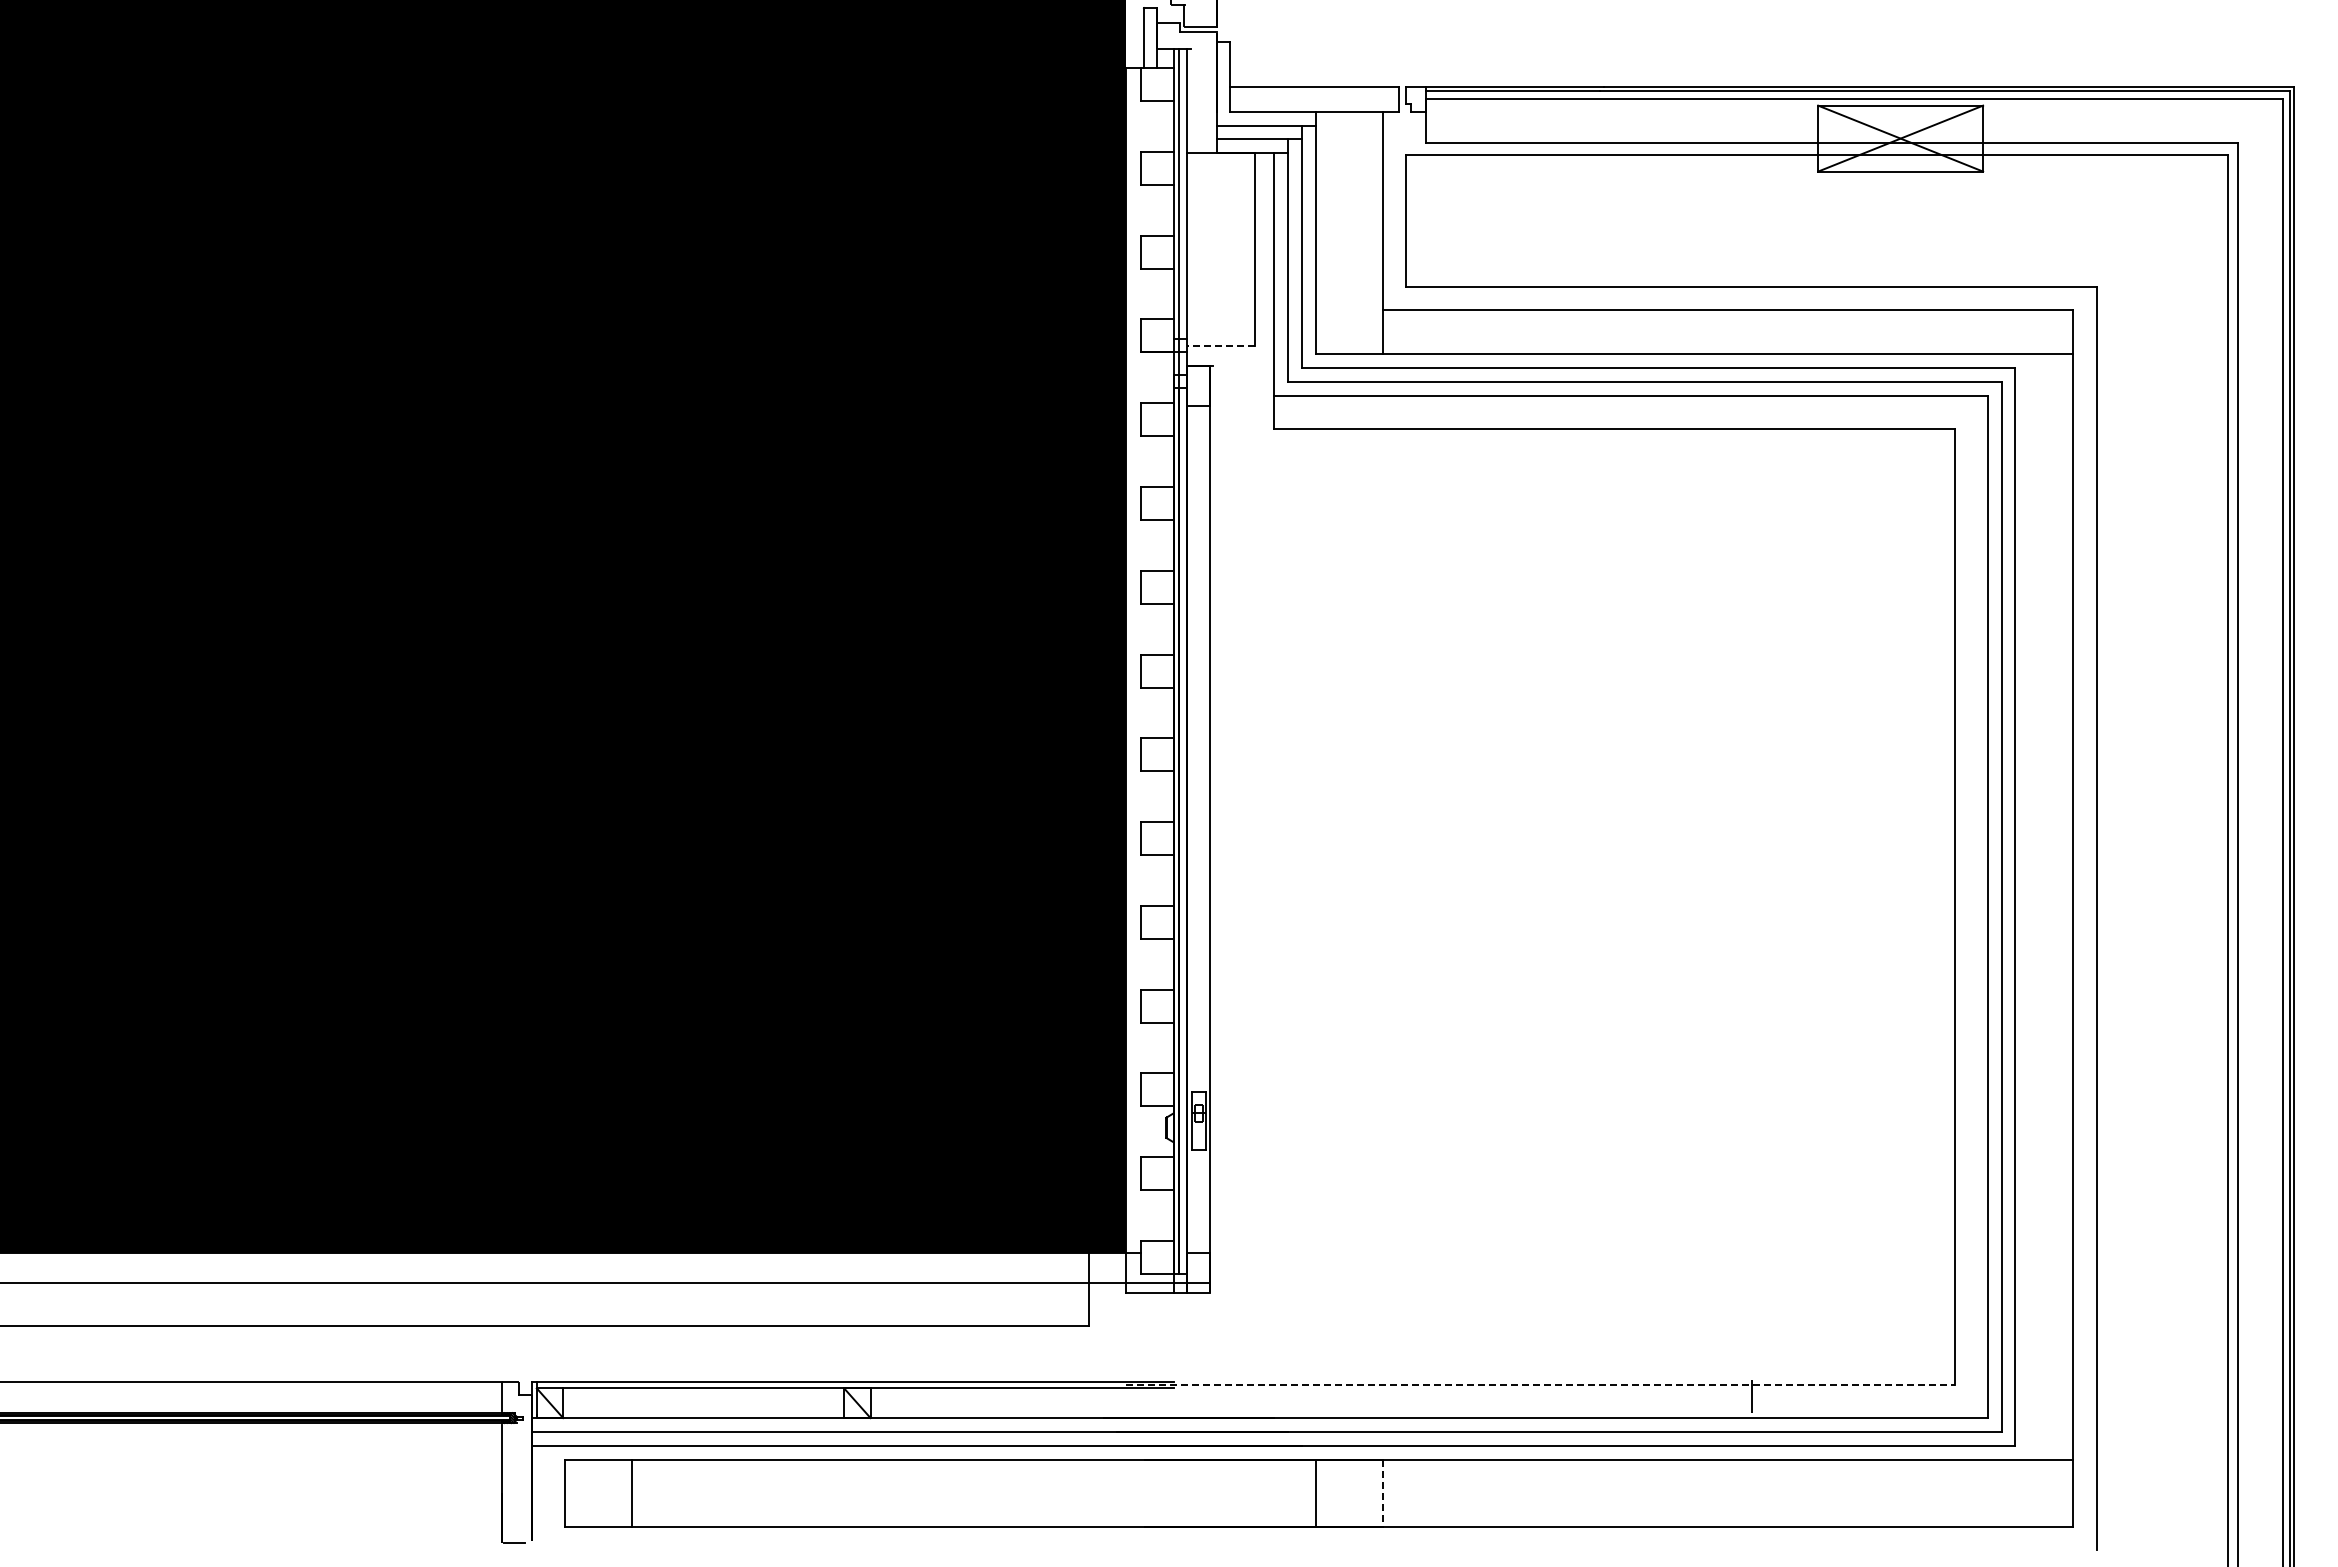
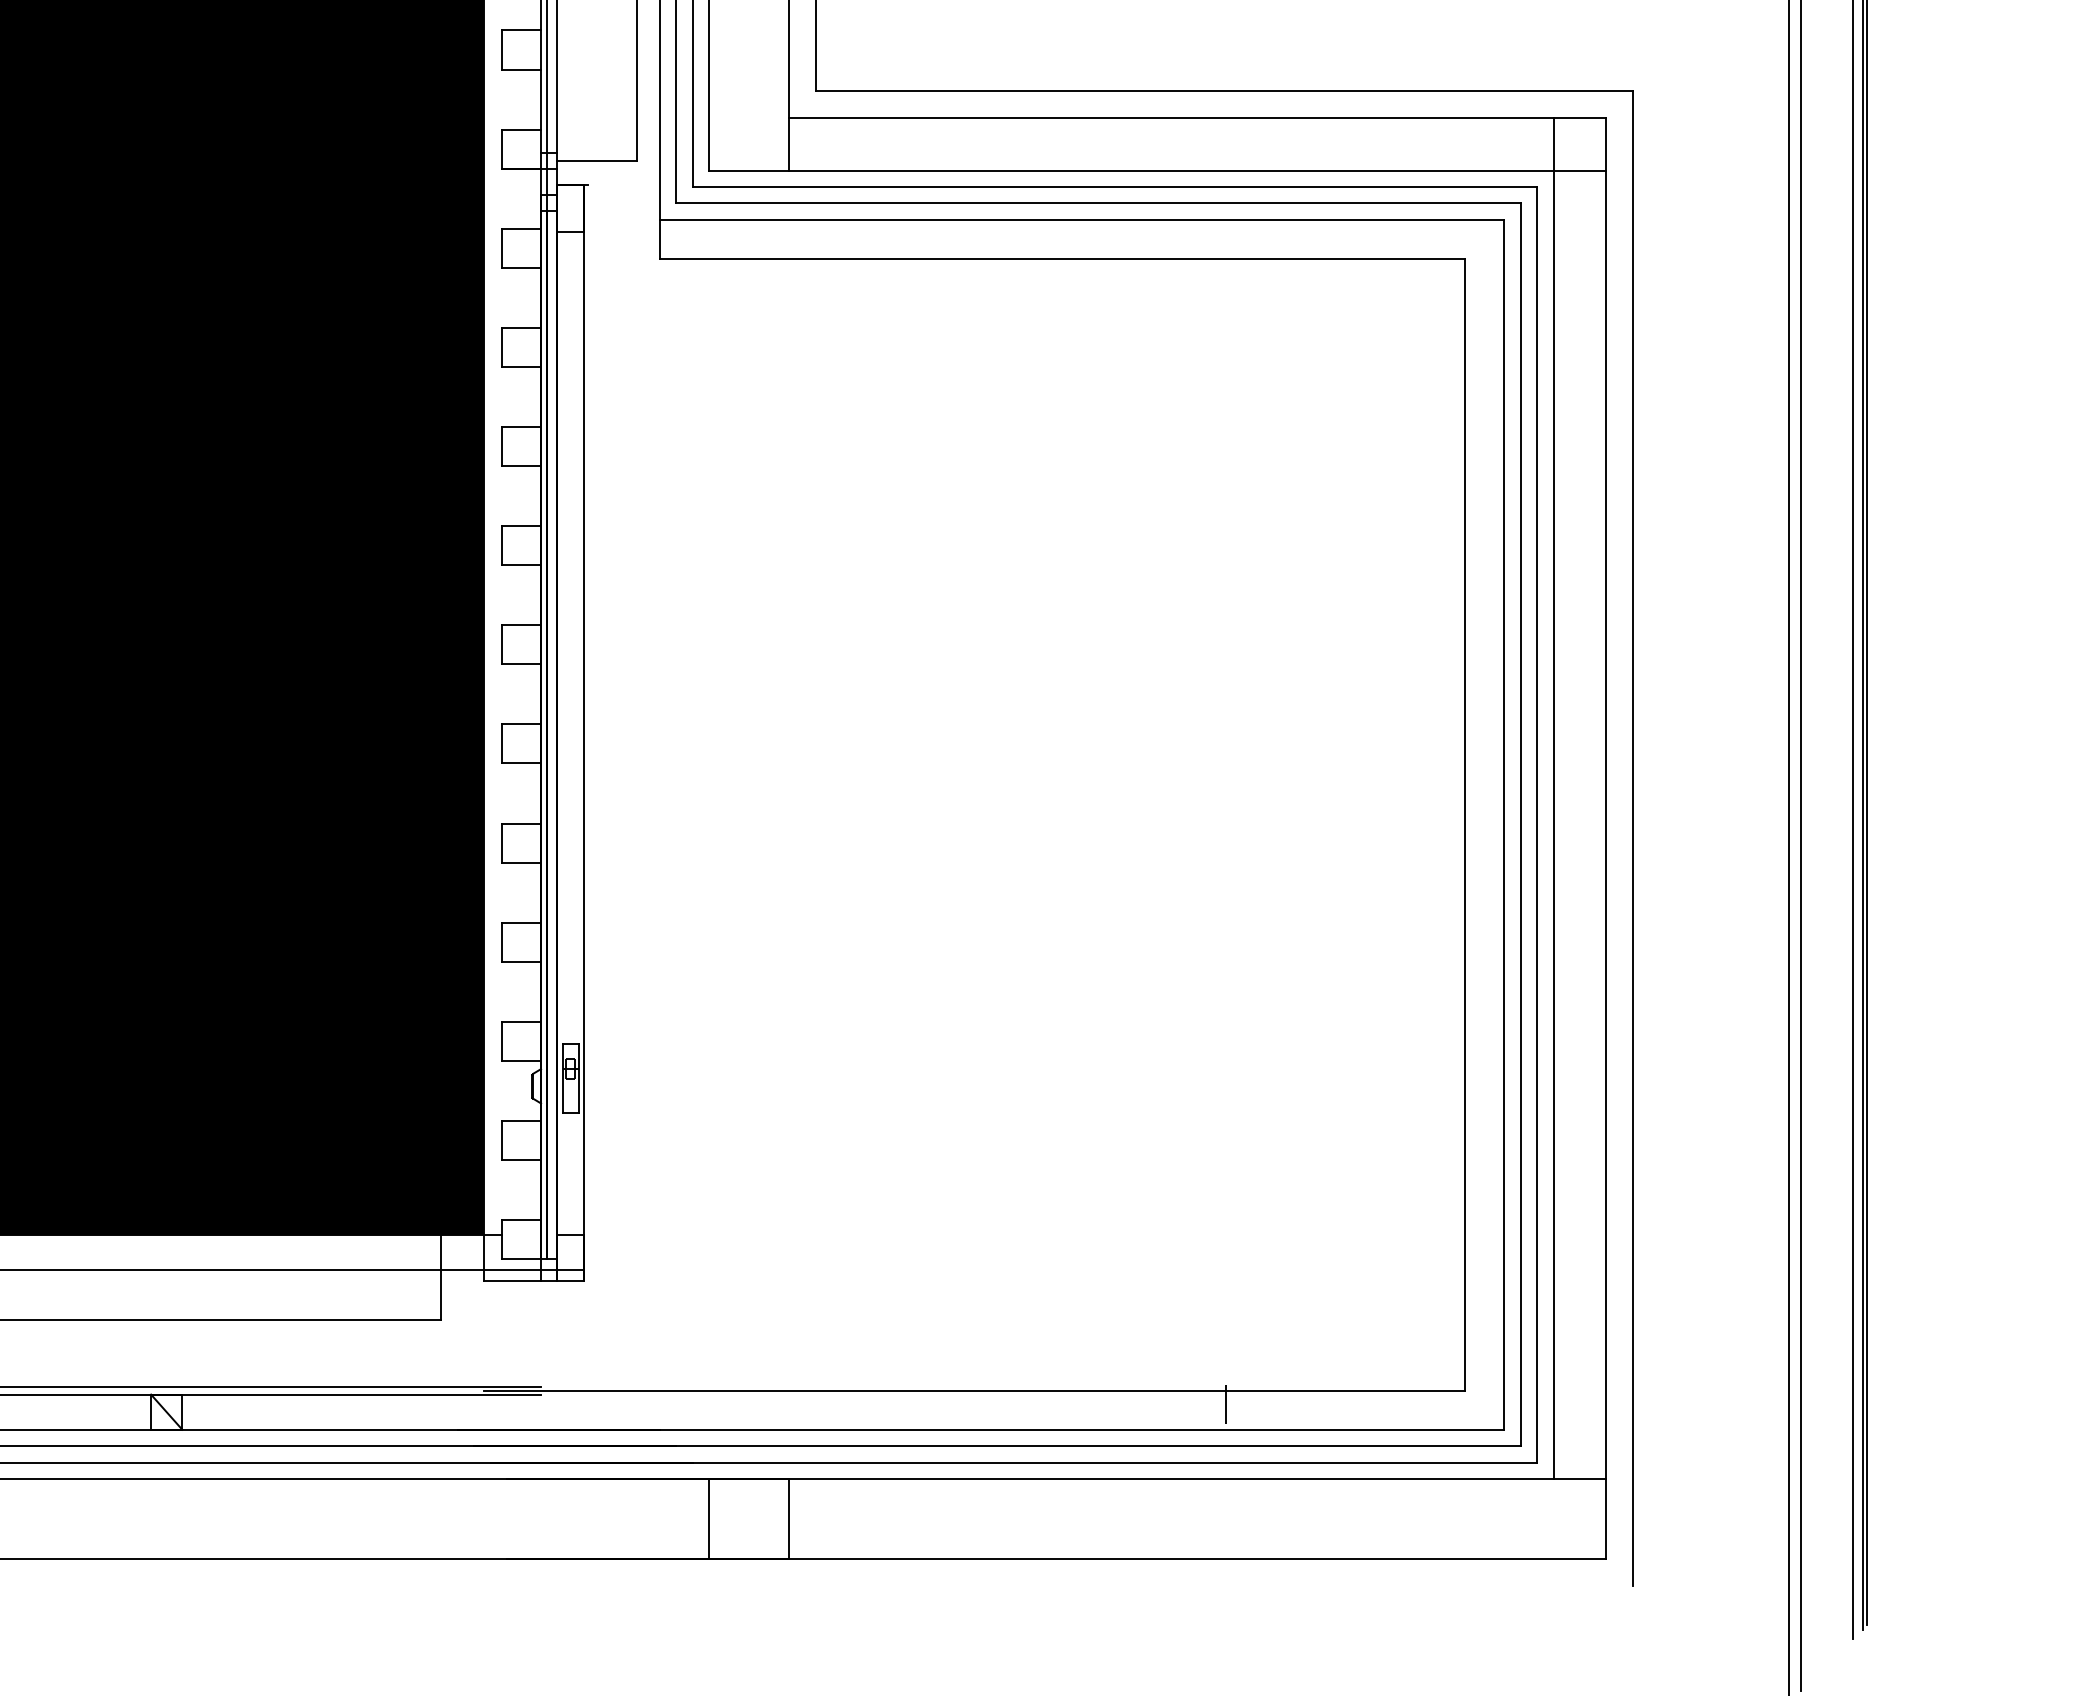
line: (1220, 345) -> (596, 160), dashed -> solid
line: (2029, 884) -> (1553, 798), added
line: (1540, 1385) -> (975, 1391), dashed -> solid
line: (1382, 1493) -> (788, 1518), dashed -> solid

